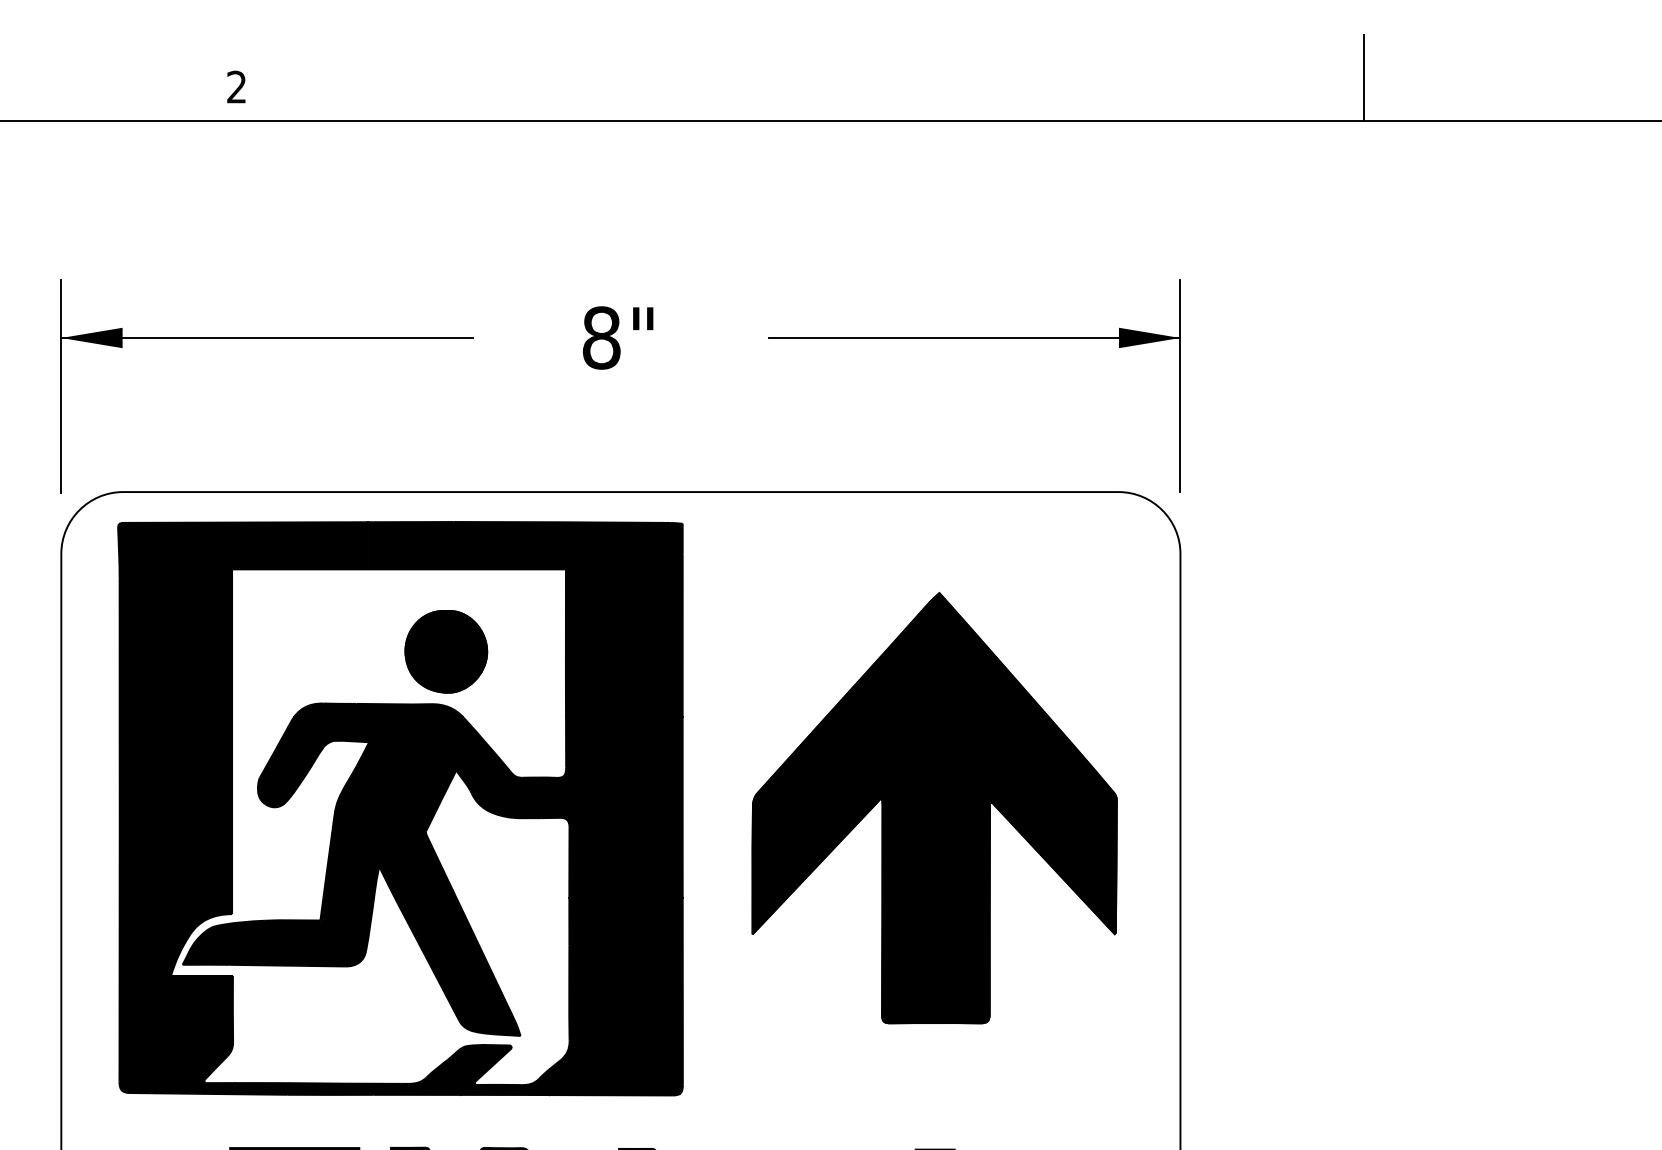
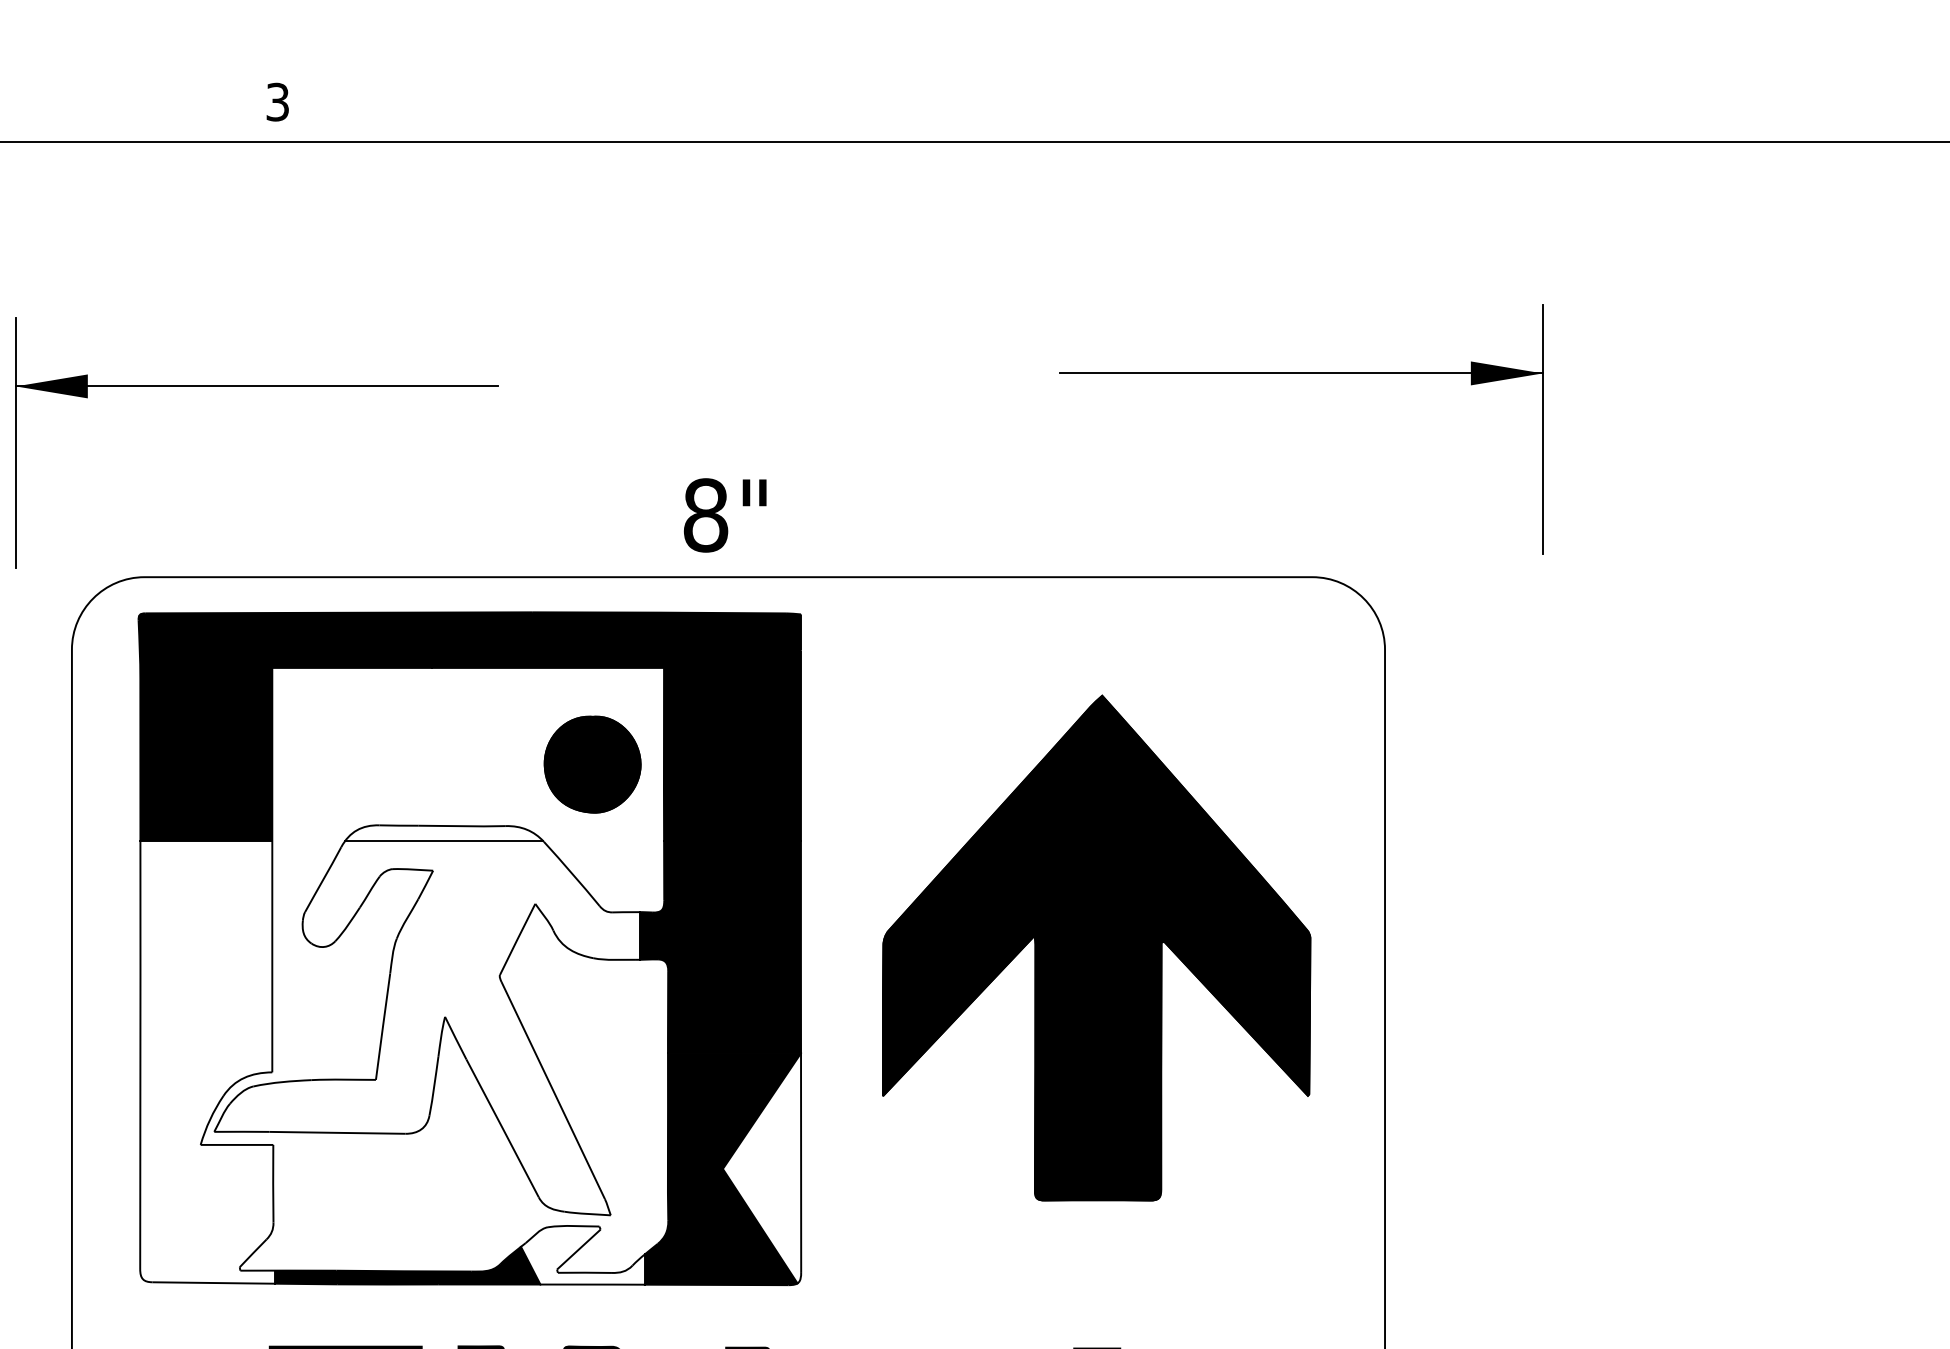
line: (1363, 77) -> (1599, 90), removed
text: (236, 87) -> (277, 102), 2 -> 3
part: (266, 338) -> (256, 386), moved
text: (618, 338) -> (725, 515), moved
part: (974, 338) -> (1301, 373), moved
part: (446, 651) -> (592, 764), moved
fill: (363, 869) -> (426, 1020), removed
fill: (176, 905) -> (207, 1062), removed
fill: (649, 996) -> (761, 1168), removed
fill: (496, 1069) -> (582, 1254), removed

